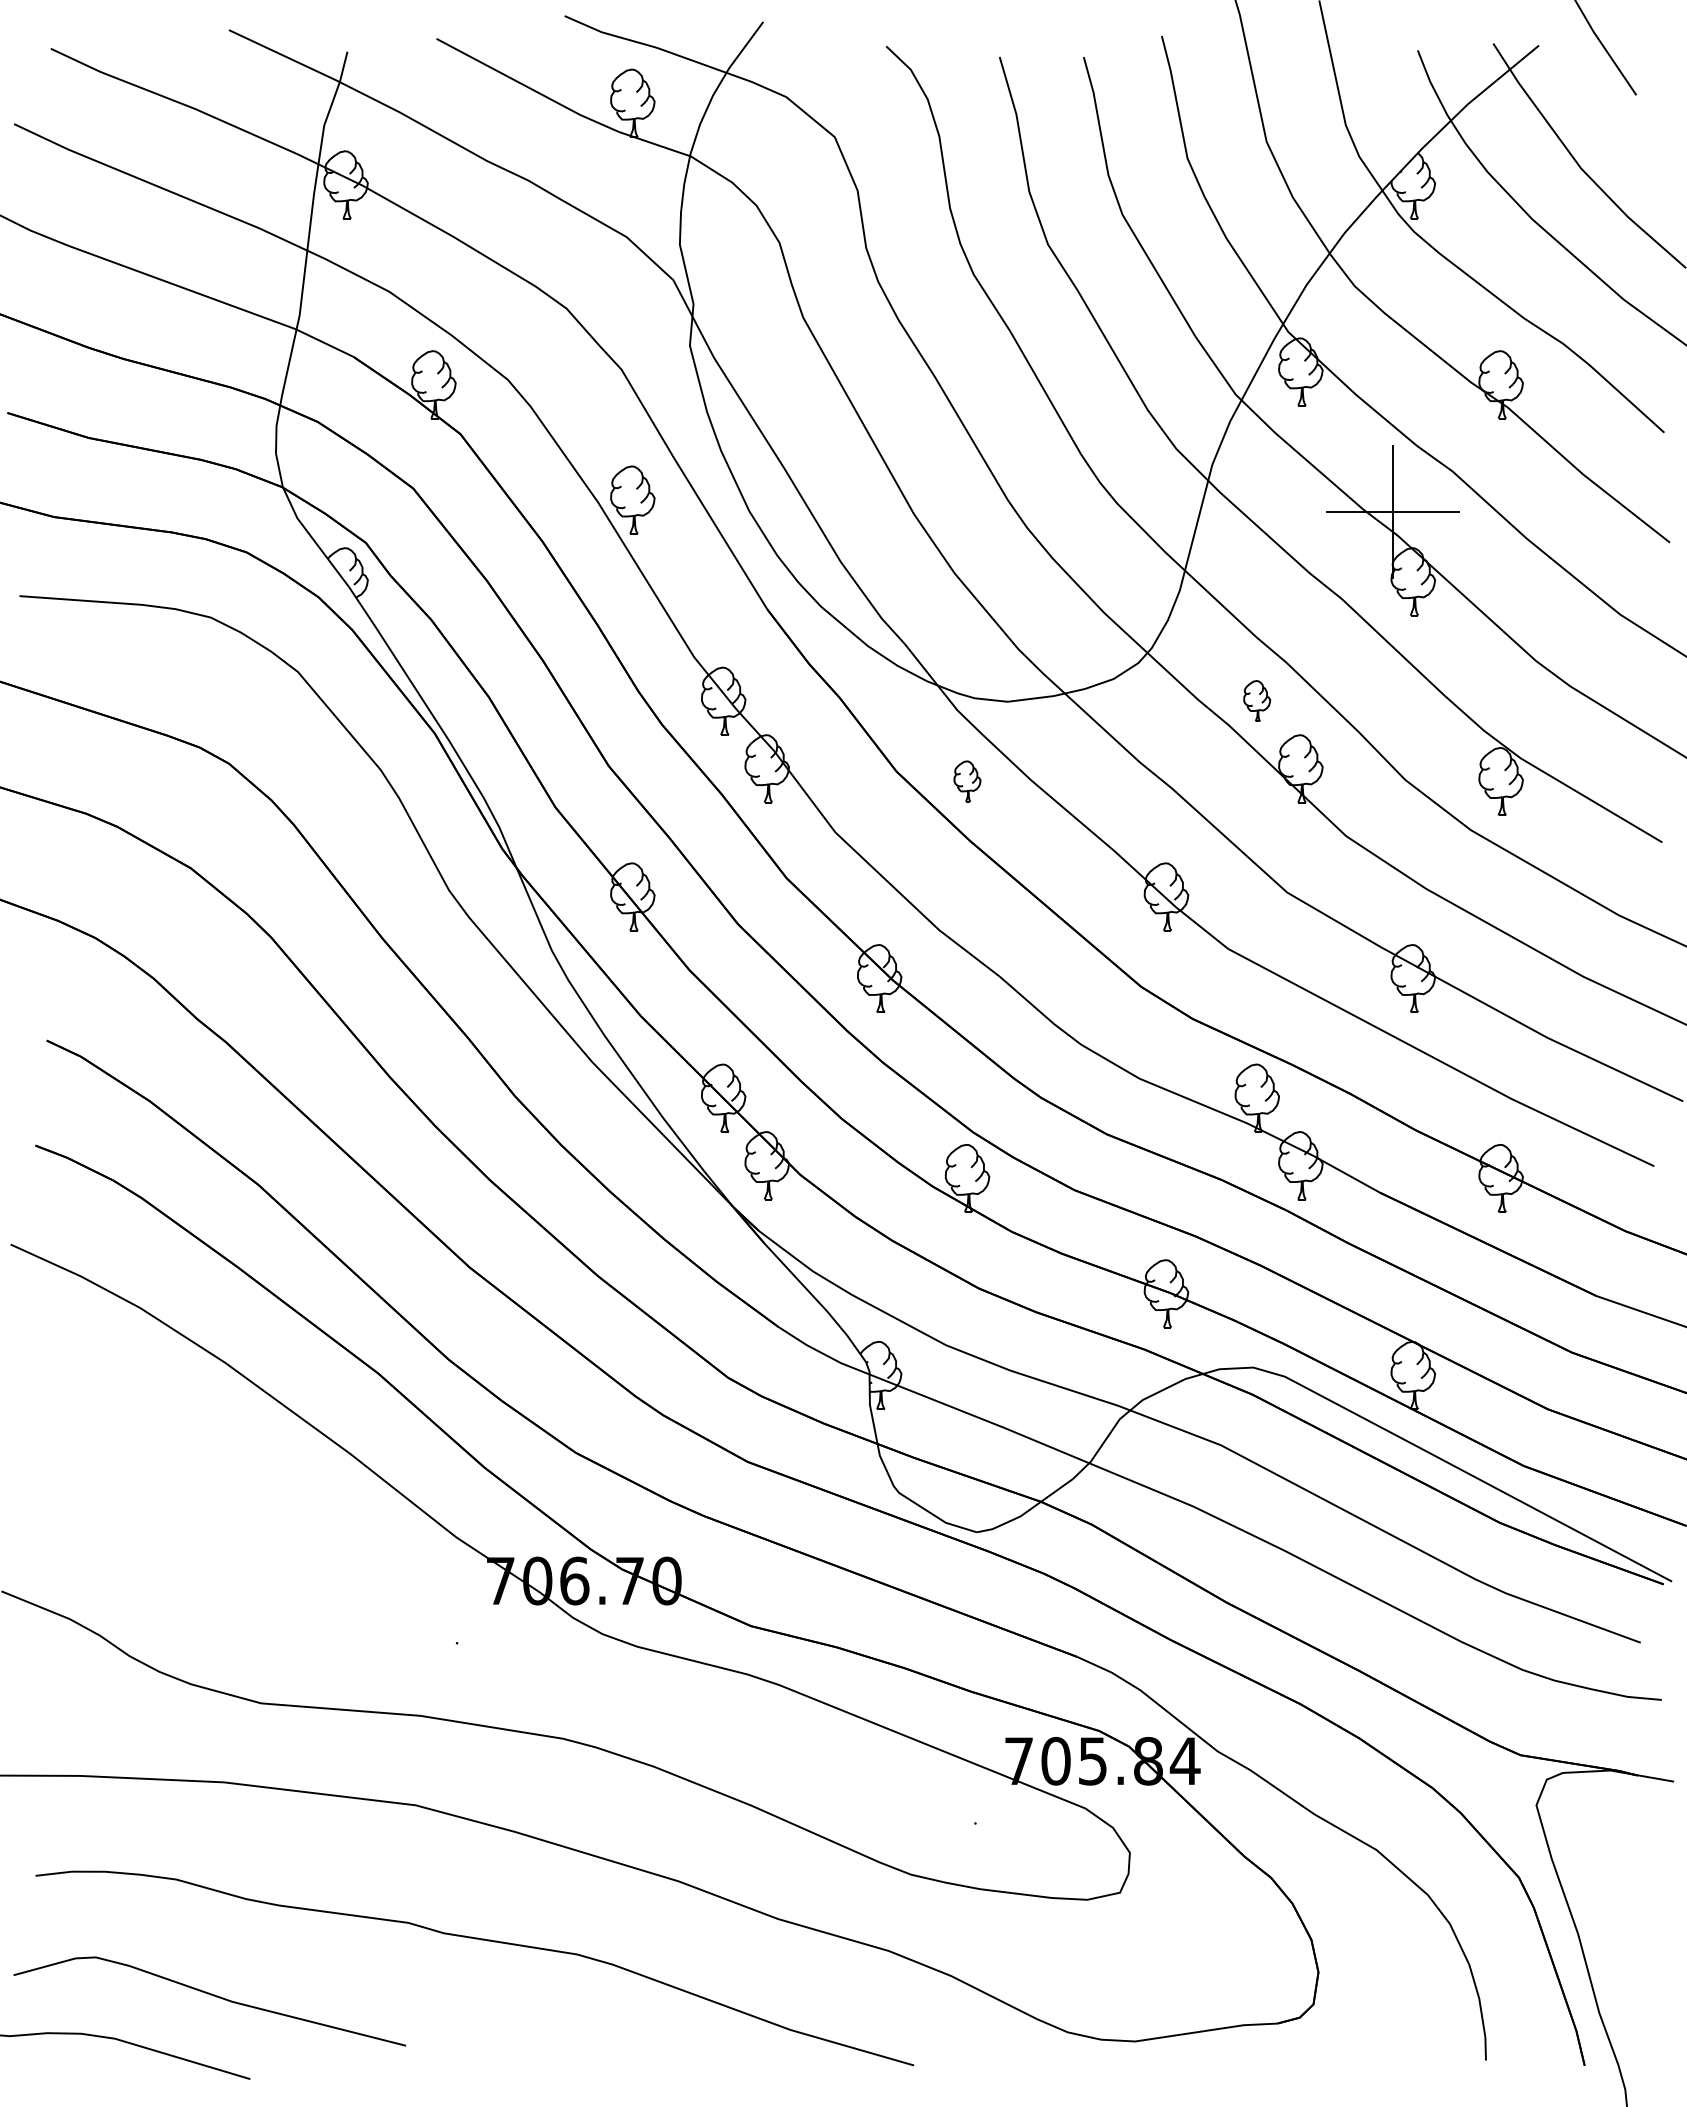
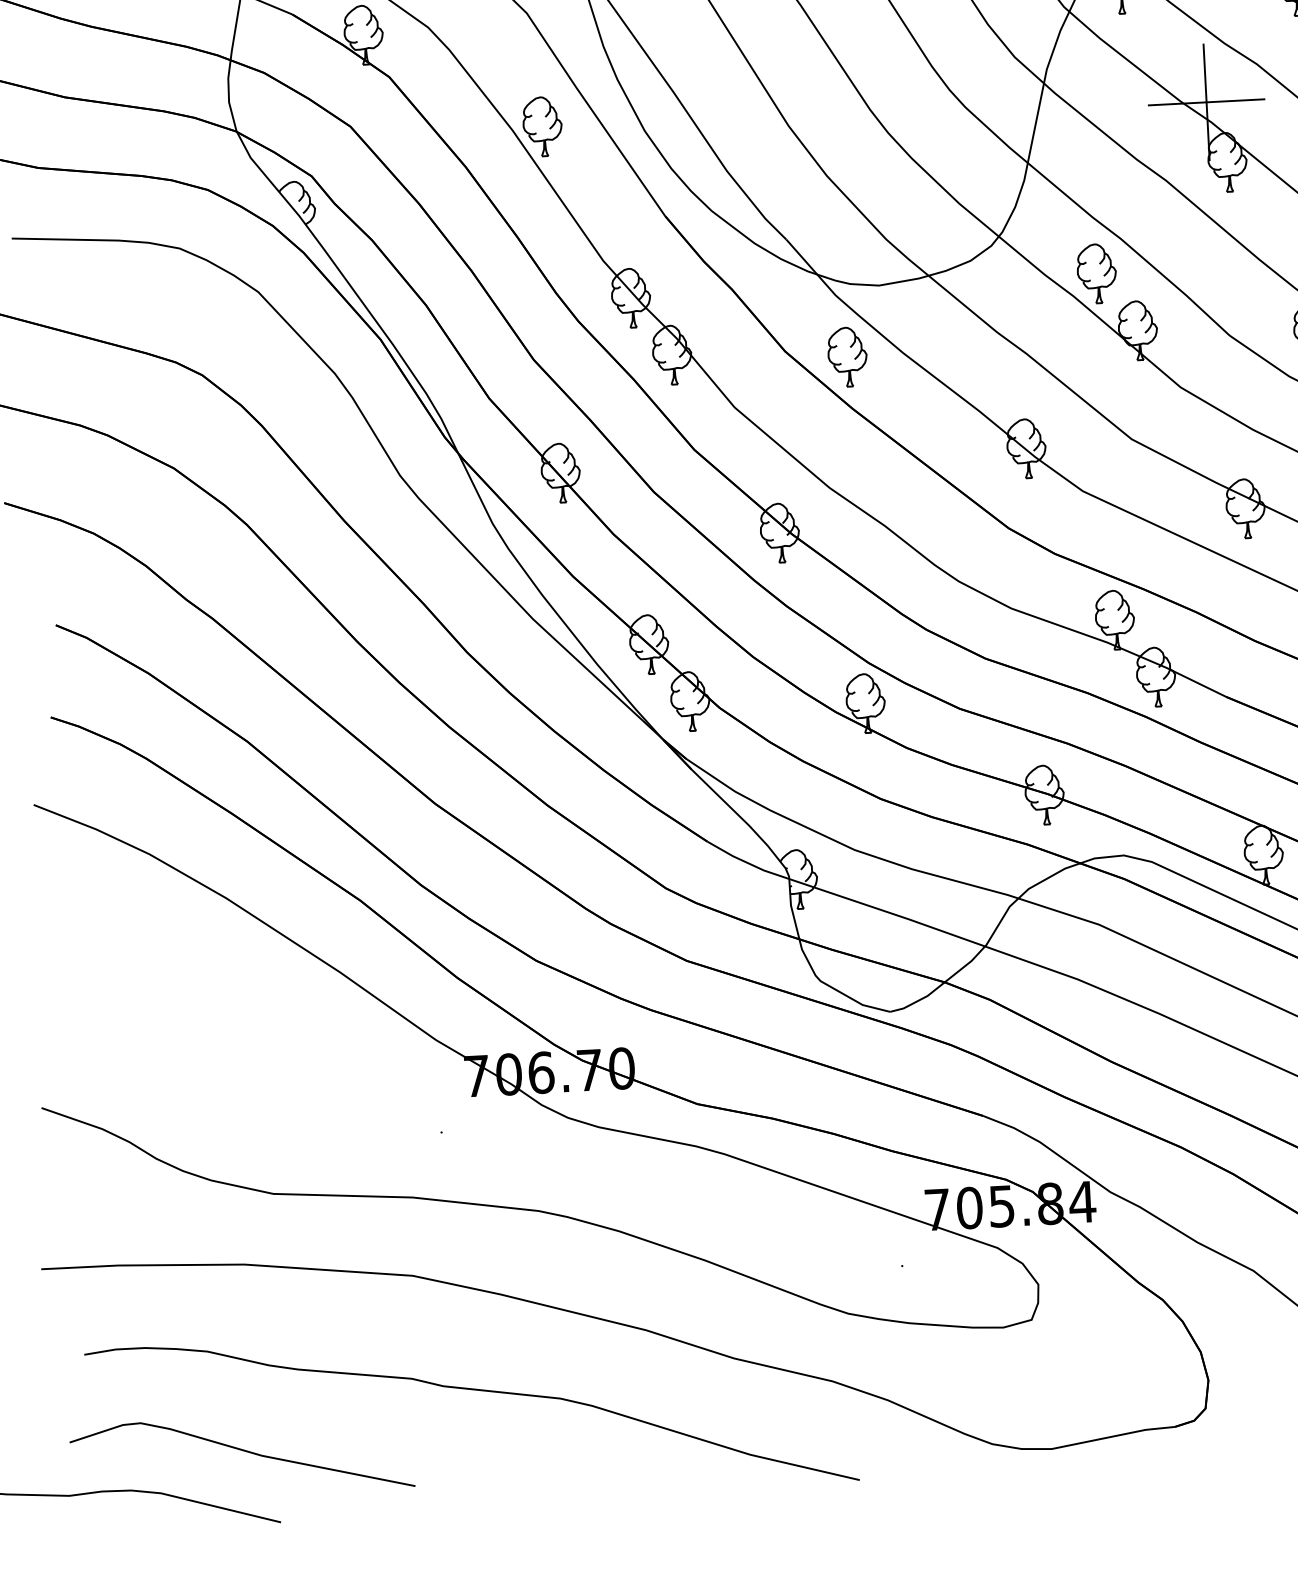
part: (1256, 700) -> (1096, 273), size x1.67
part: (967, 781) -> (847, 357), size x1.67

